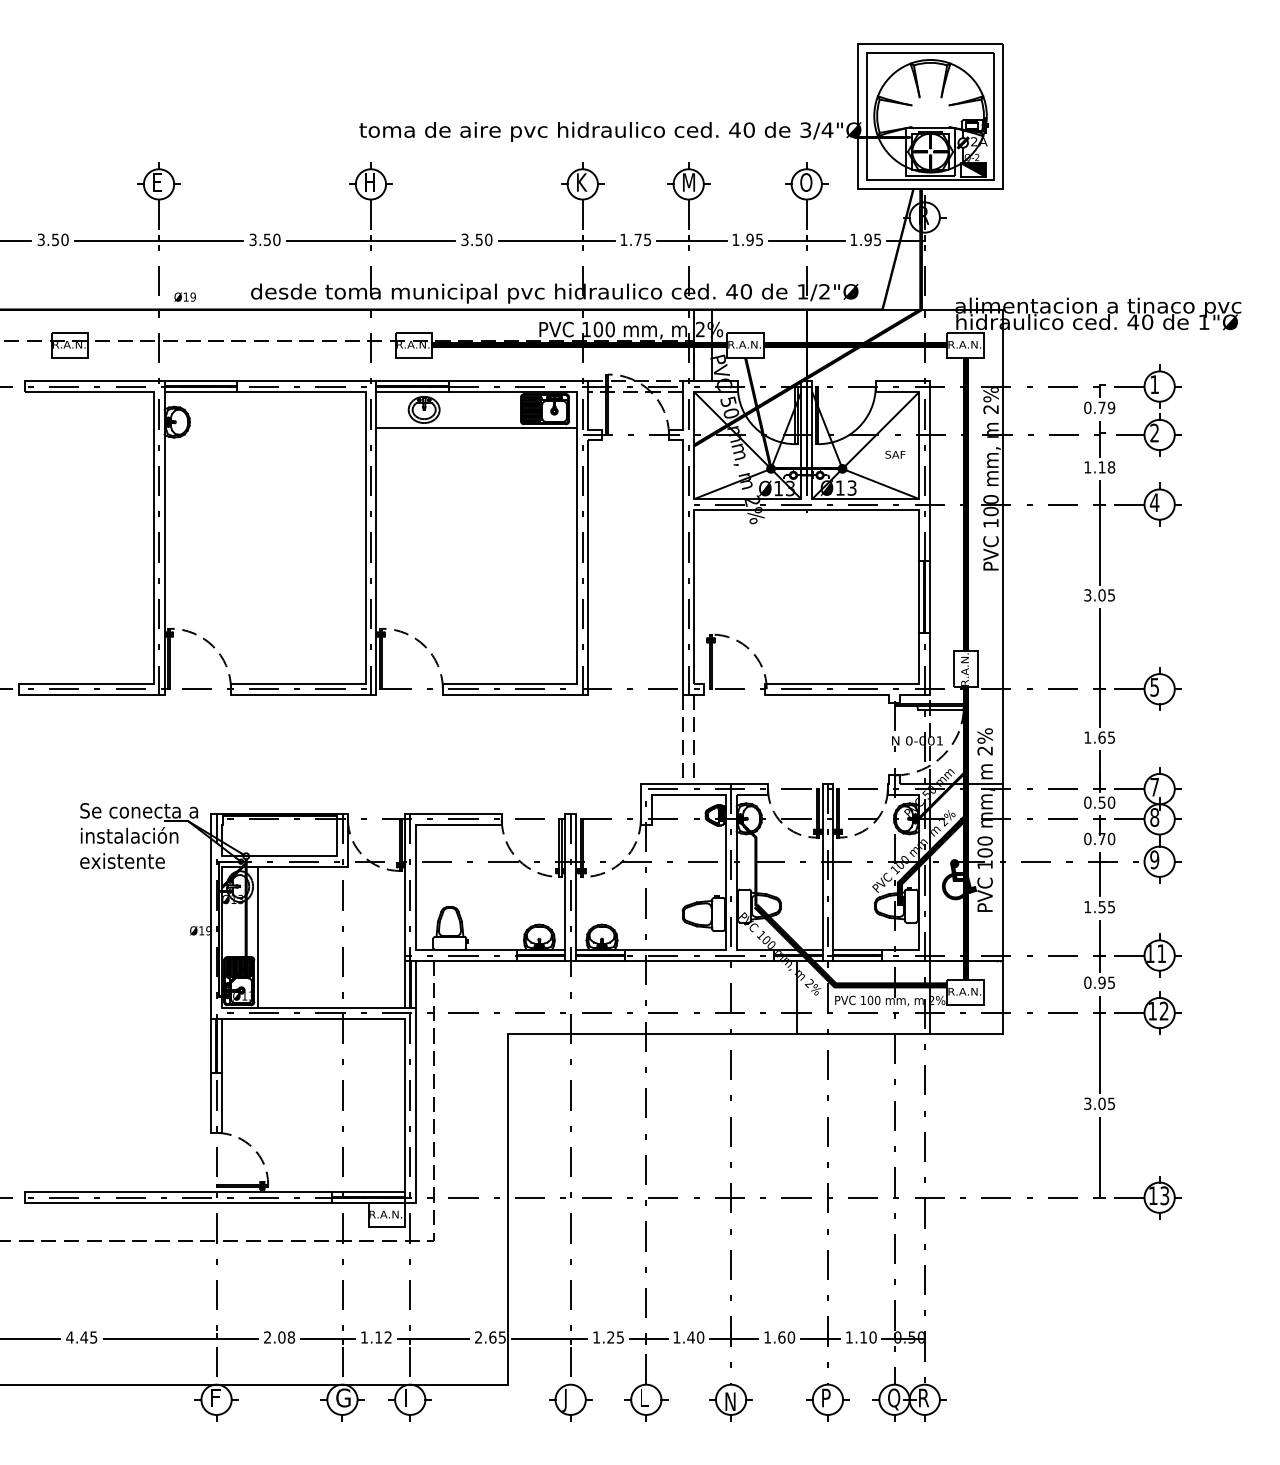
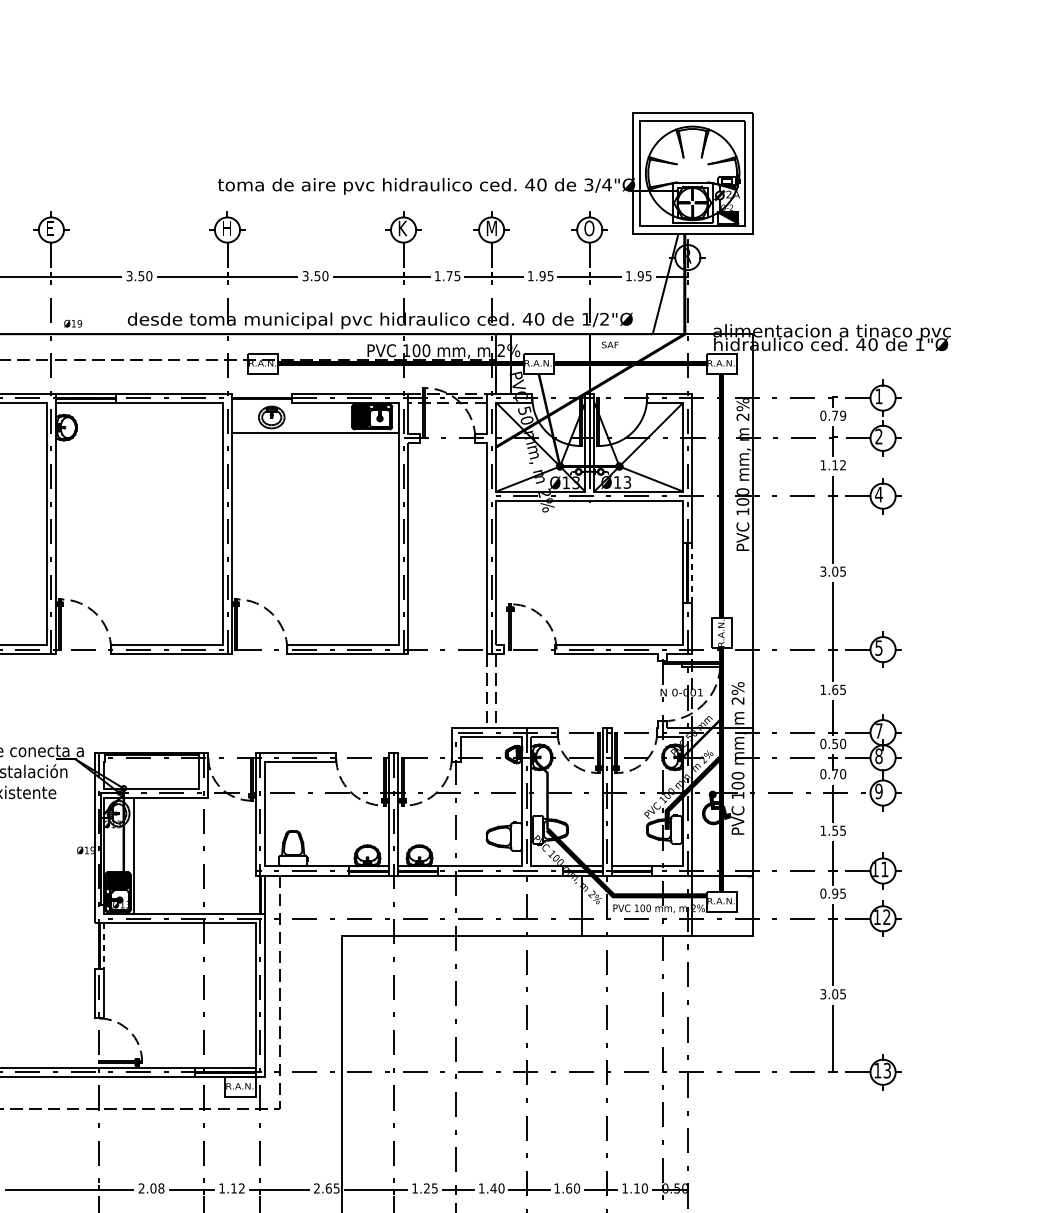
line: (412, 381) -> (262, 393), removed
line: (412, 392) -> (262, 403), removed
text: (895, 454) -> (610, 344), moved
text: (1111, 467) -> (843, 465), 1.18 -> 1.12
line: (930, 597) -> (692, 573), solid -> dashed
line: (404, 984) -> (255, 895), removed
line: (211, 1045) -> (94, 945), removed
line: (222, 1046) -> (104, 946), solid -> dashed

